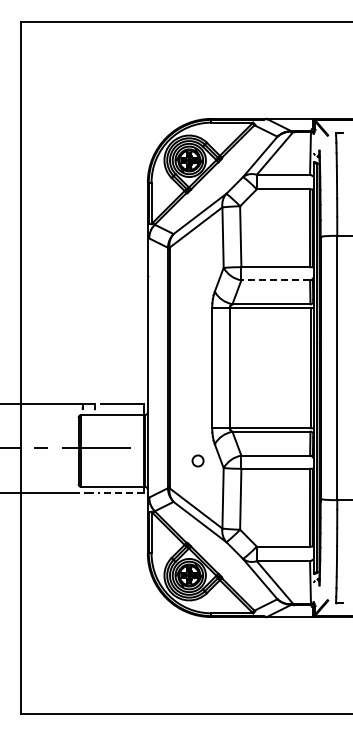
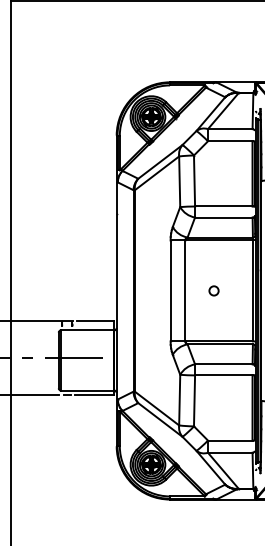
line: (275, 280) -> (223, 217), dashed -> solid
circle: (197, 460) -> (213, 290), moved
line: (121, 492) -> (94, 395), dashed -> solid

